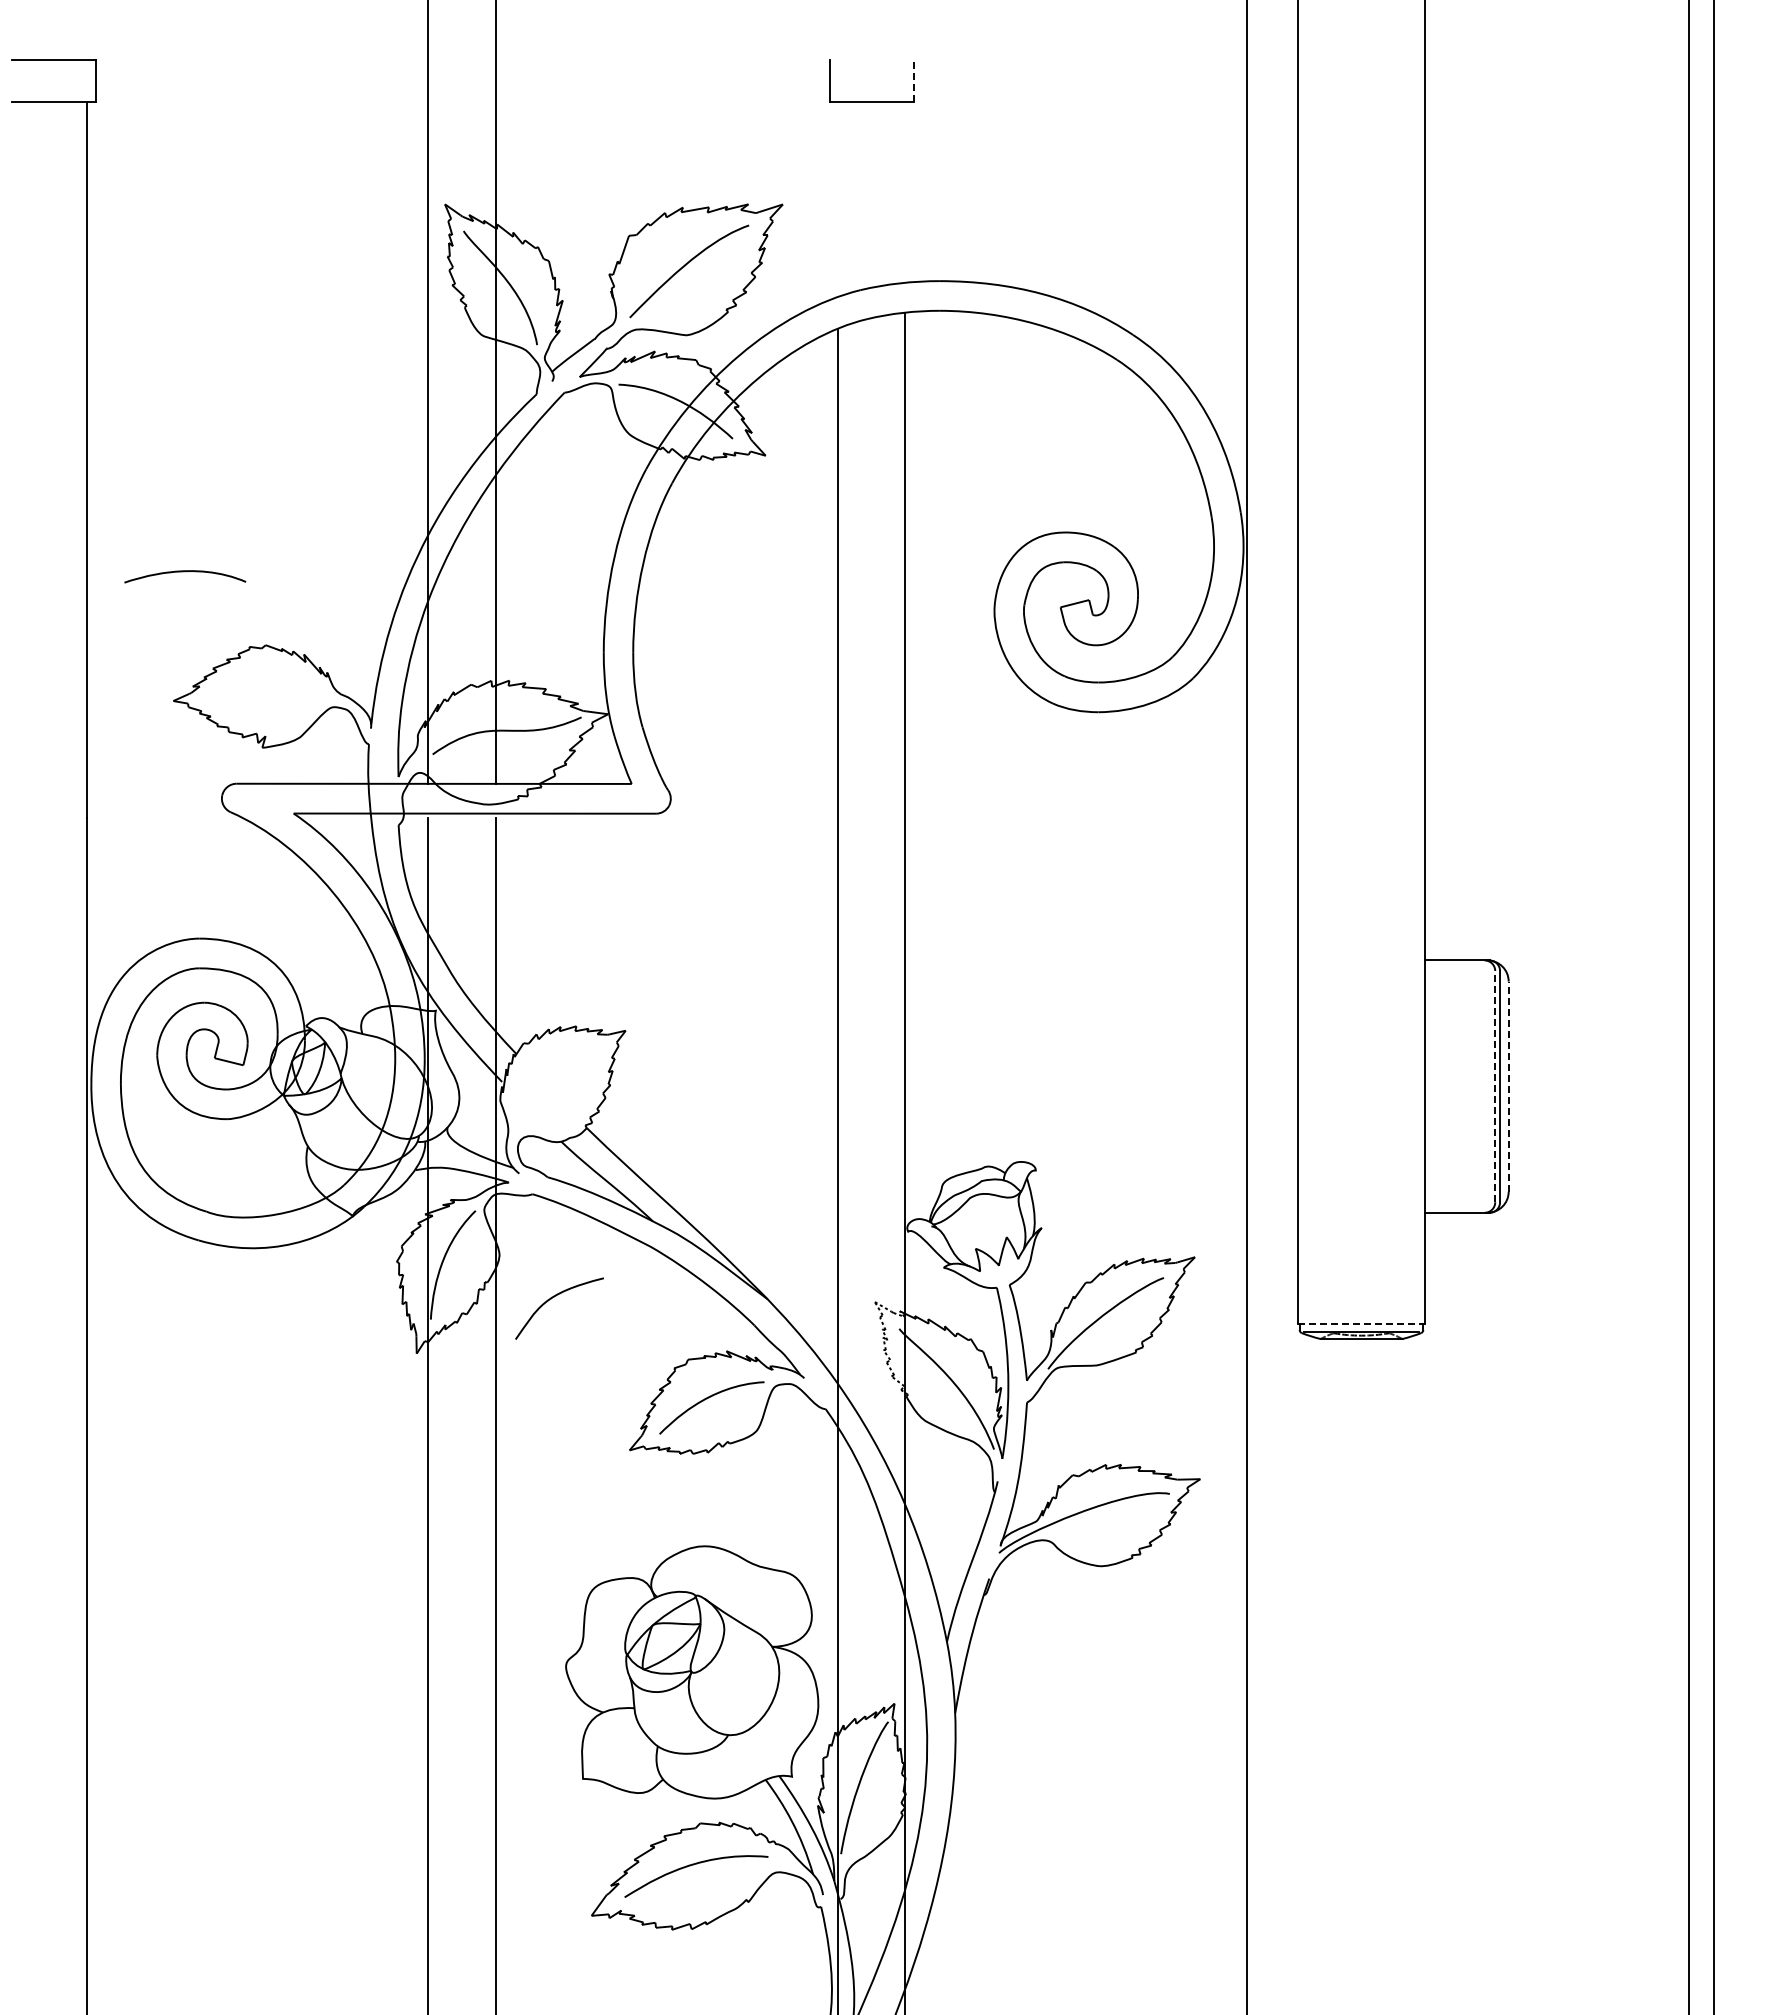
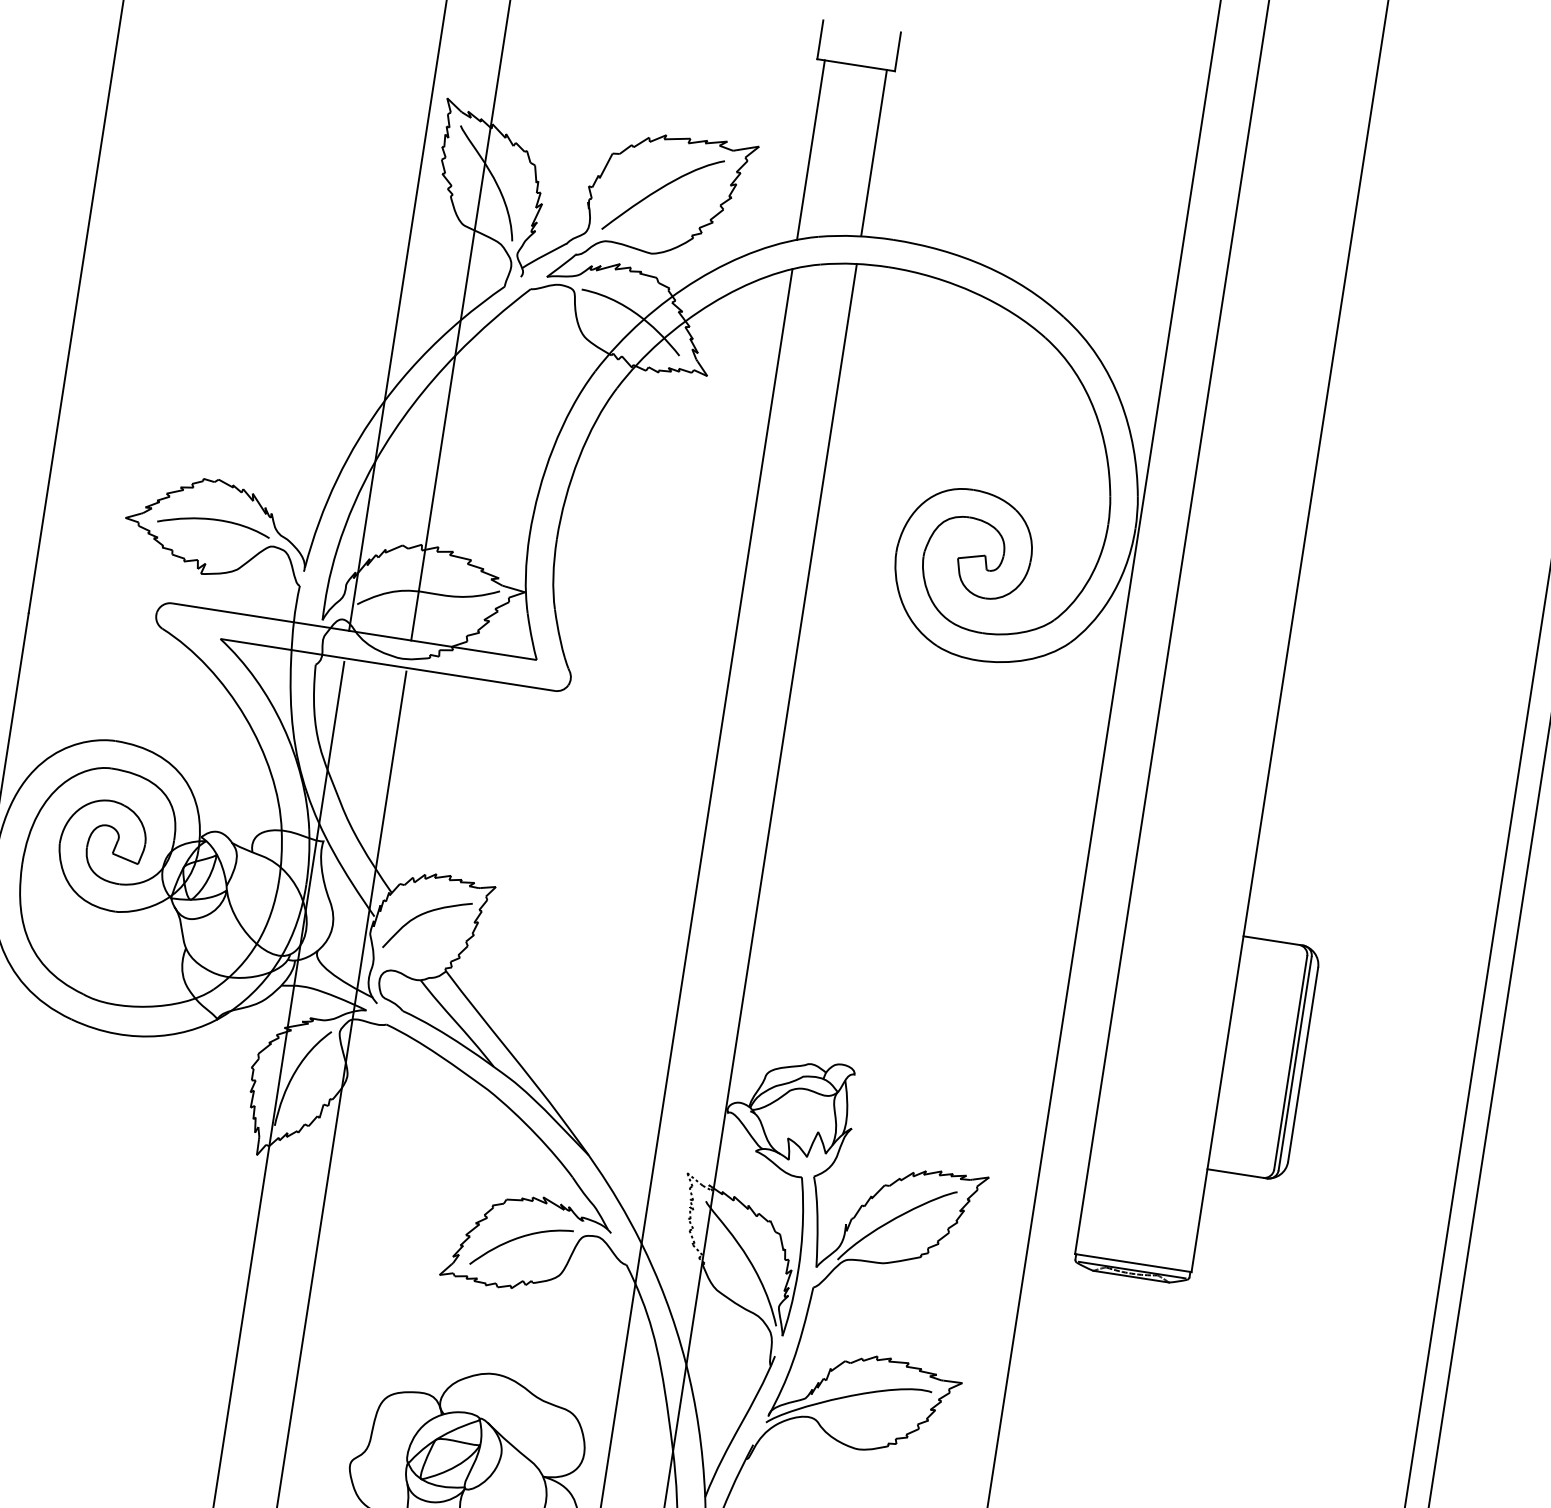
line: (914, 80) -> (898, 51), dashed -> solid
line: (905, 191) -> (874, 152), added
line: (838, 199) -> (811, 150), added
curve: (185, 572) -> (214, 520), moved
line: (1495, 1086) -> (1290, 1062), dashed -> solid
line: (1508, 1086) -> (1302, 1064), dashed -> solid
curve: (551, 1299) -> (421, 915), moved
line: (1362, 1324) -> (1134, 1263), dashed -> solid

